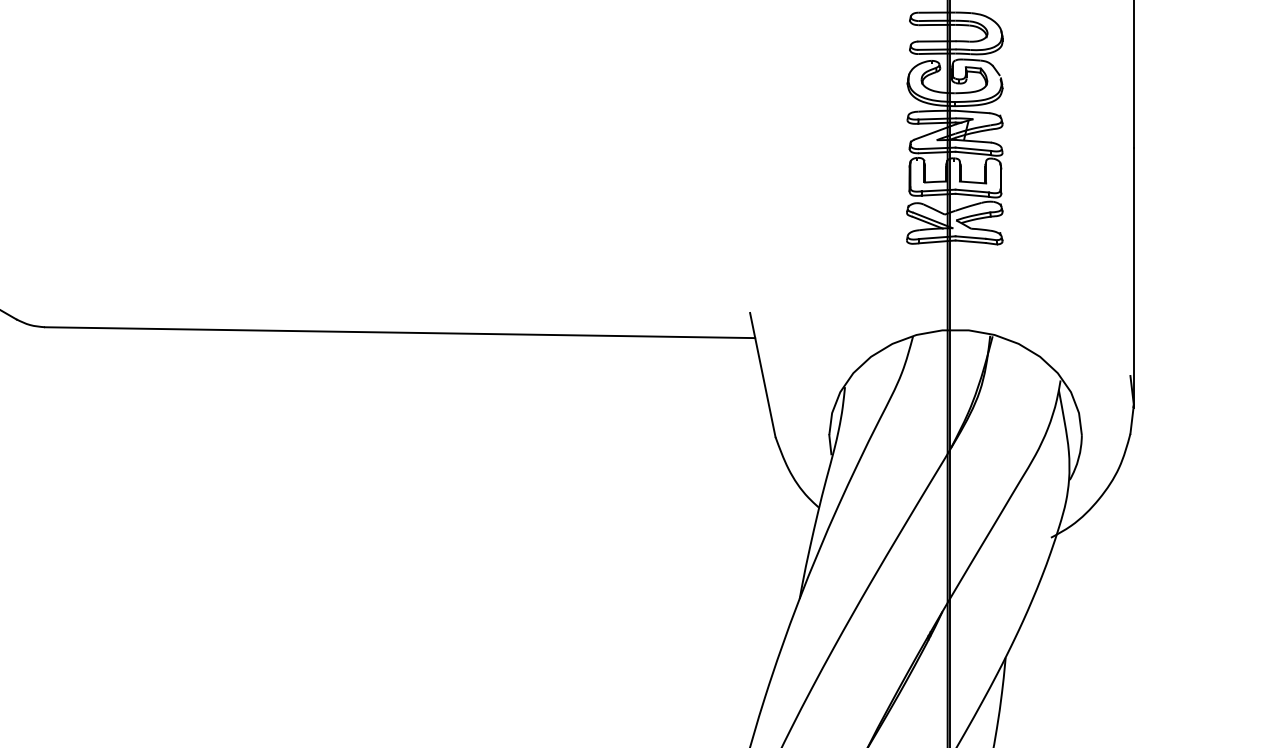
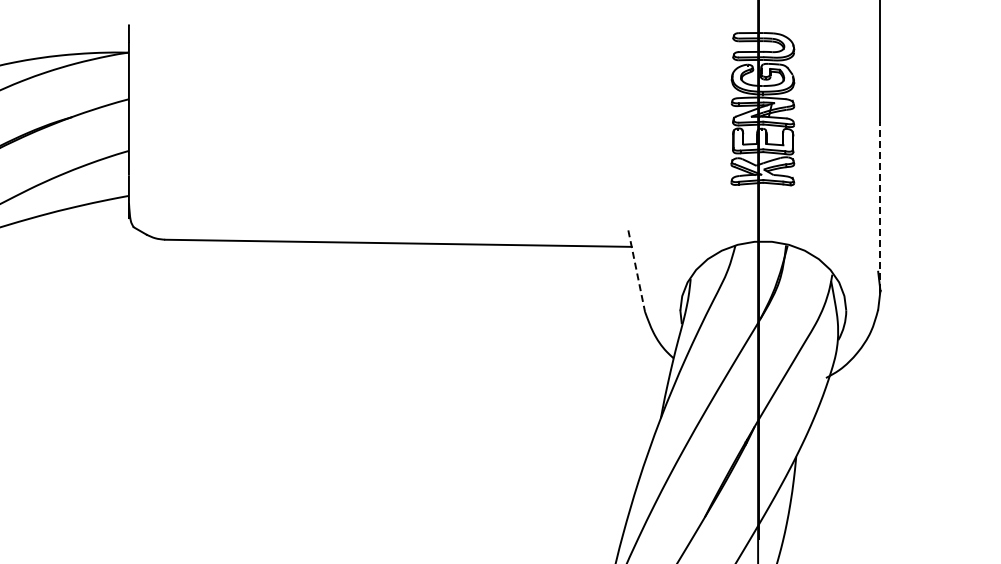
line: (1133, 275) -> (880, 205), solid -> dashed
line: (762, 375) -> (636, 271), solid -> dashed

